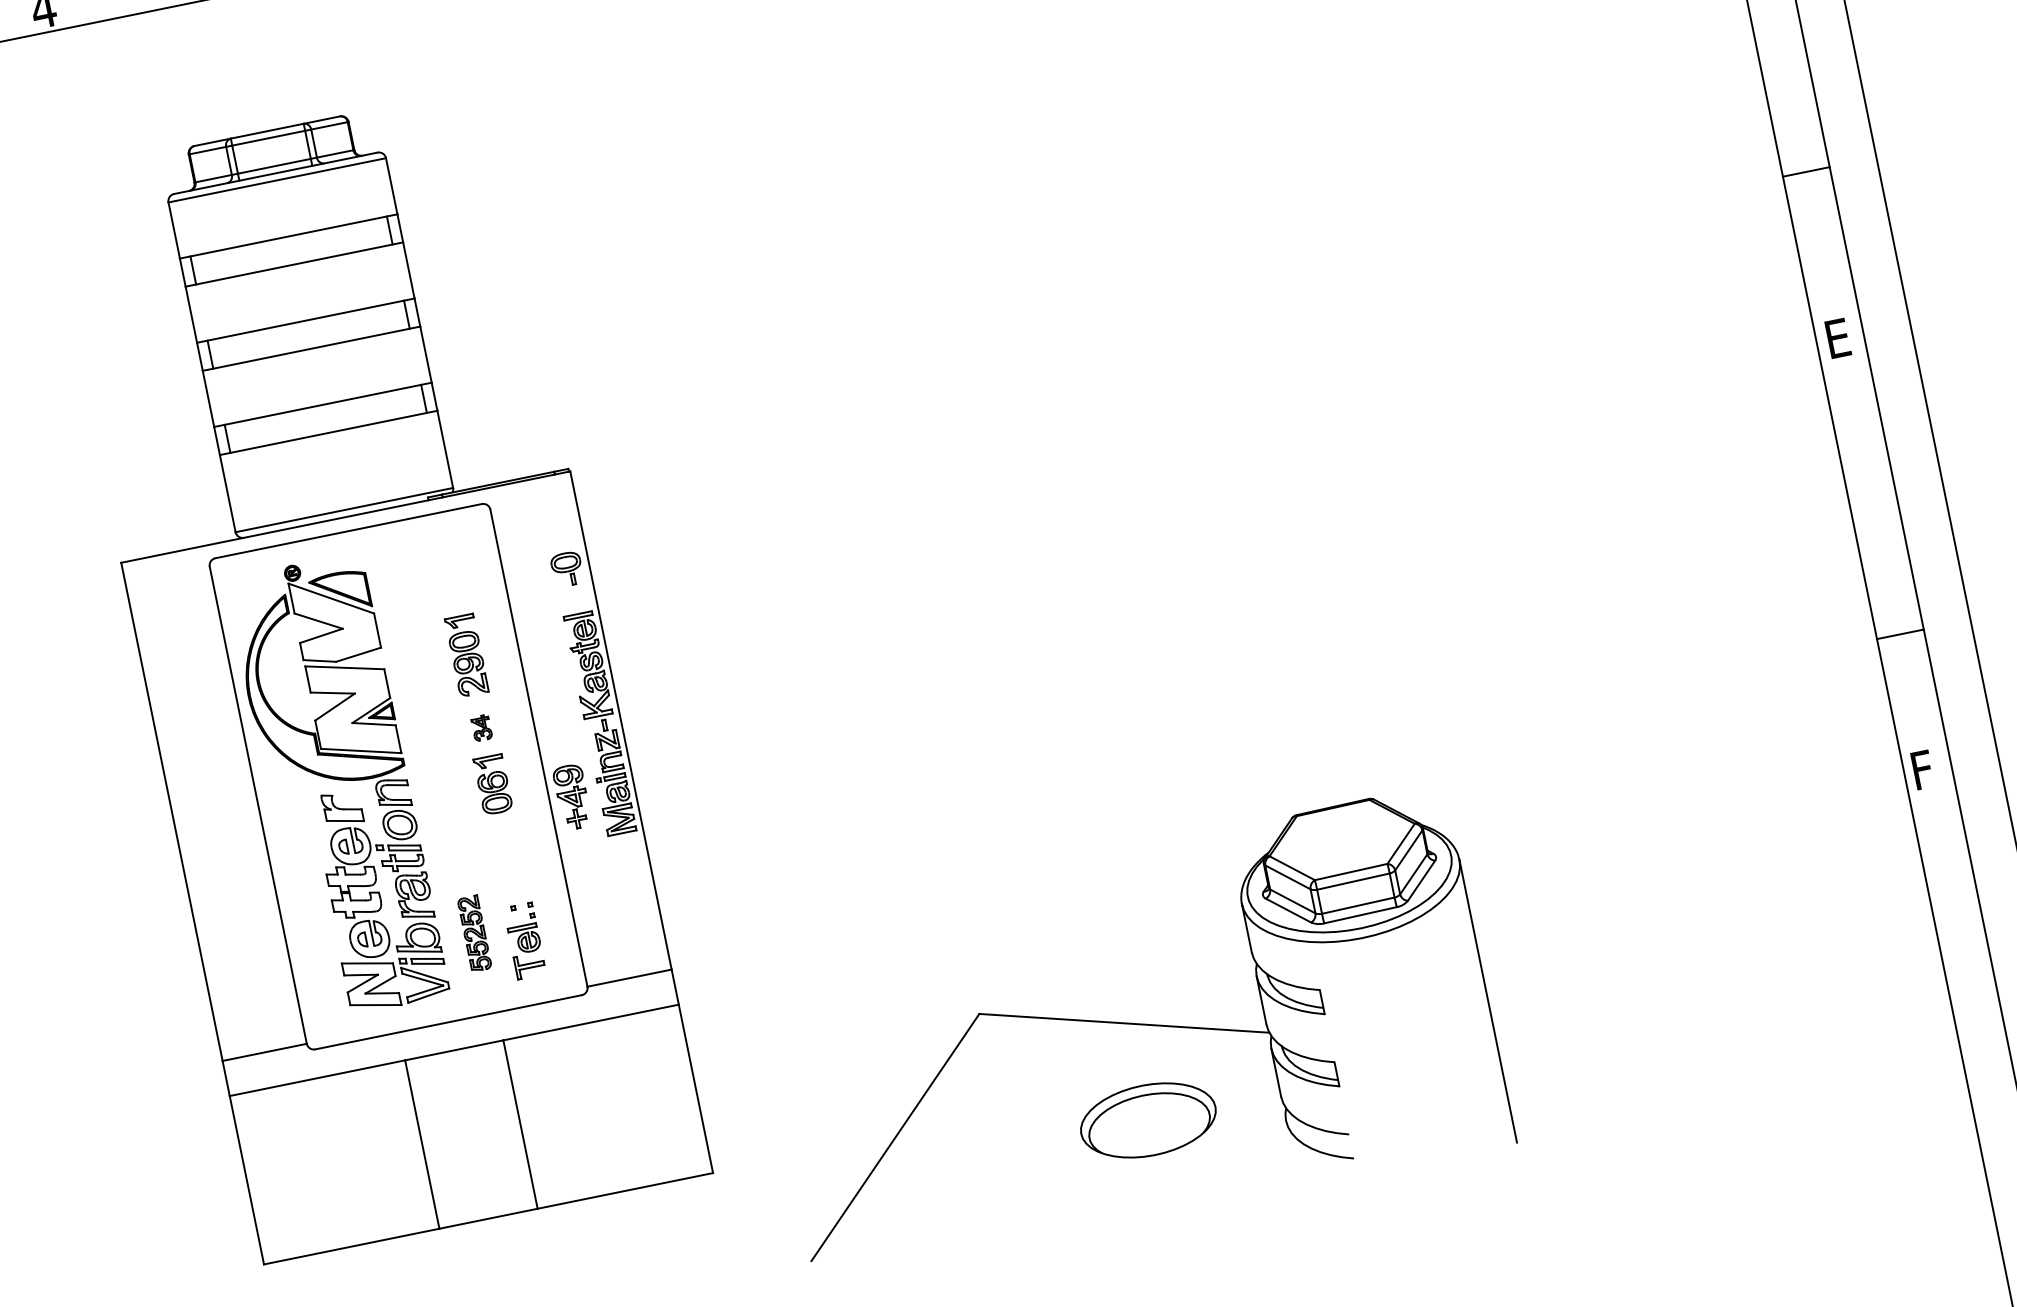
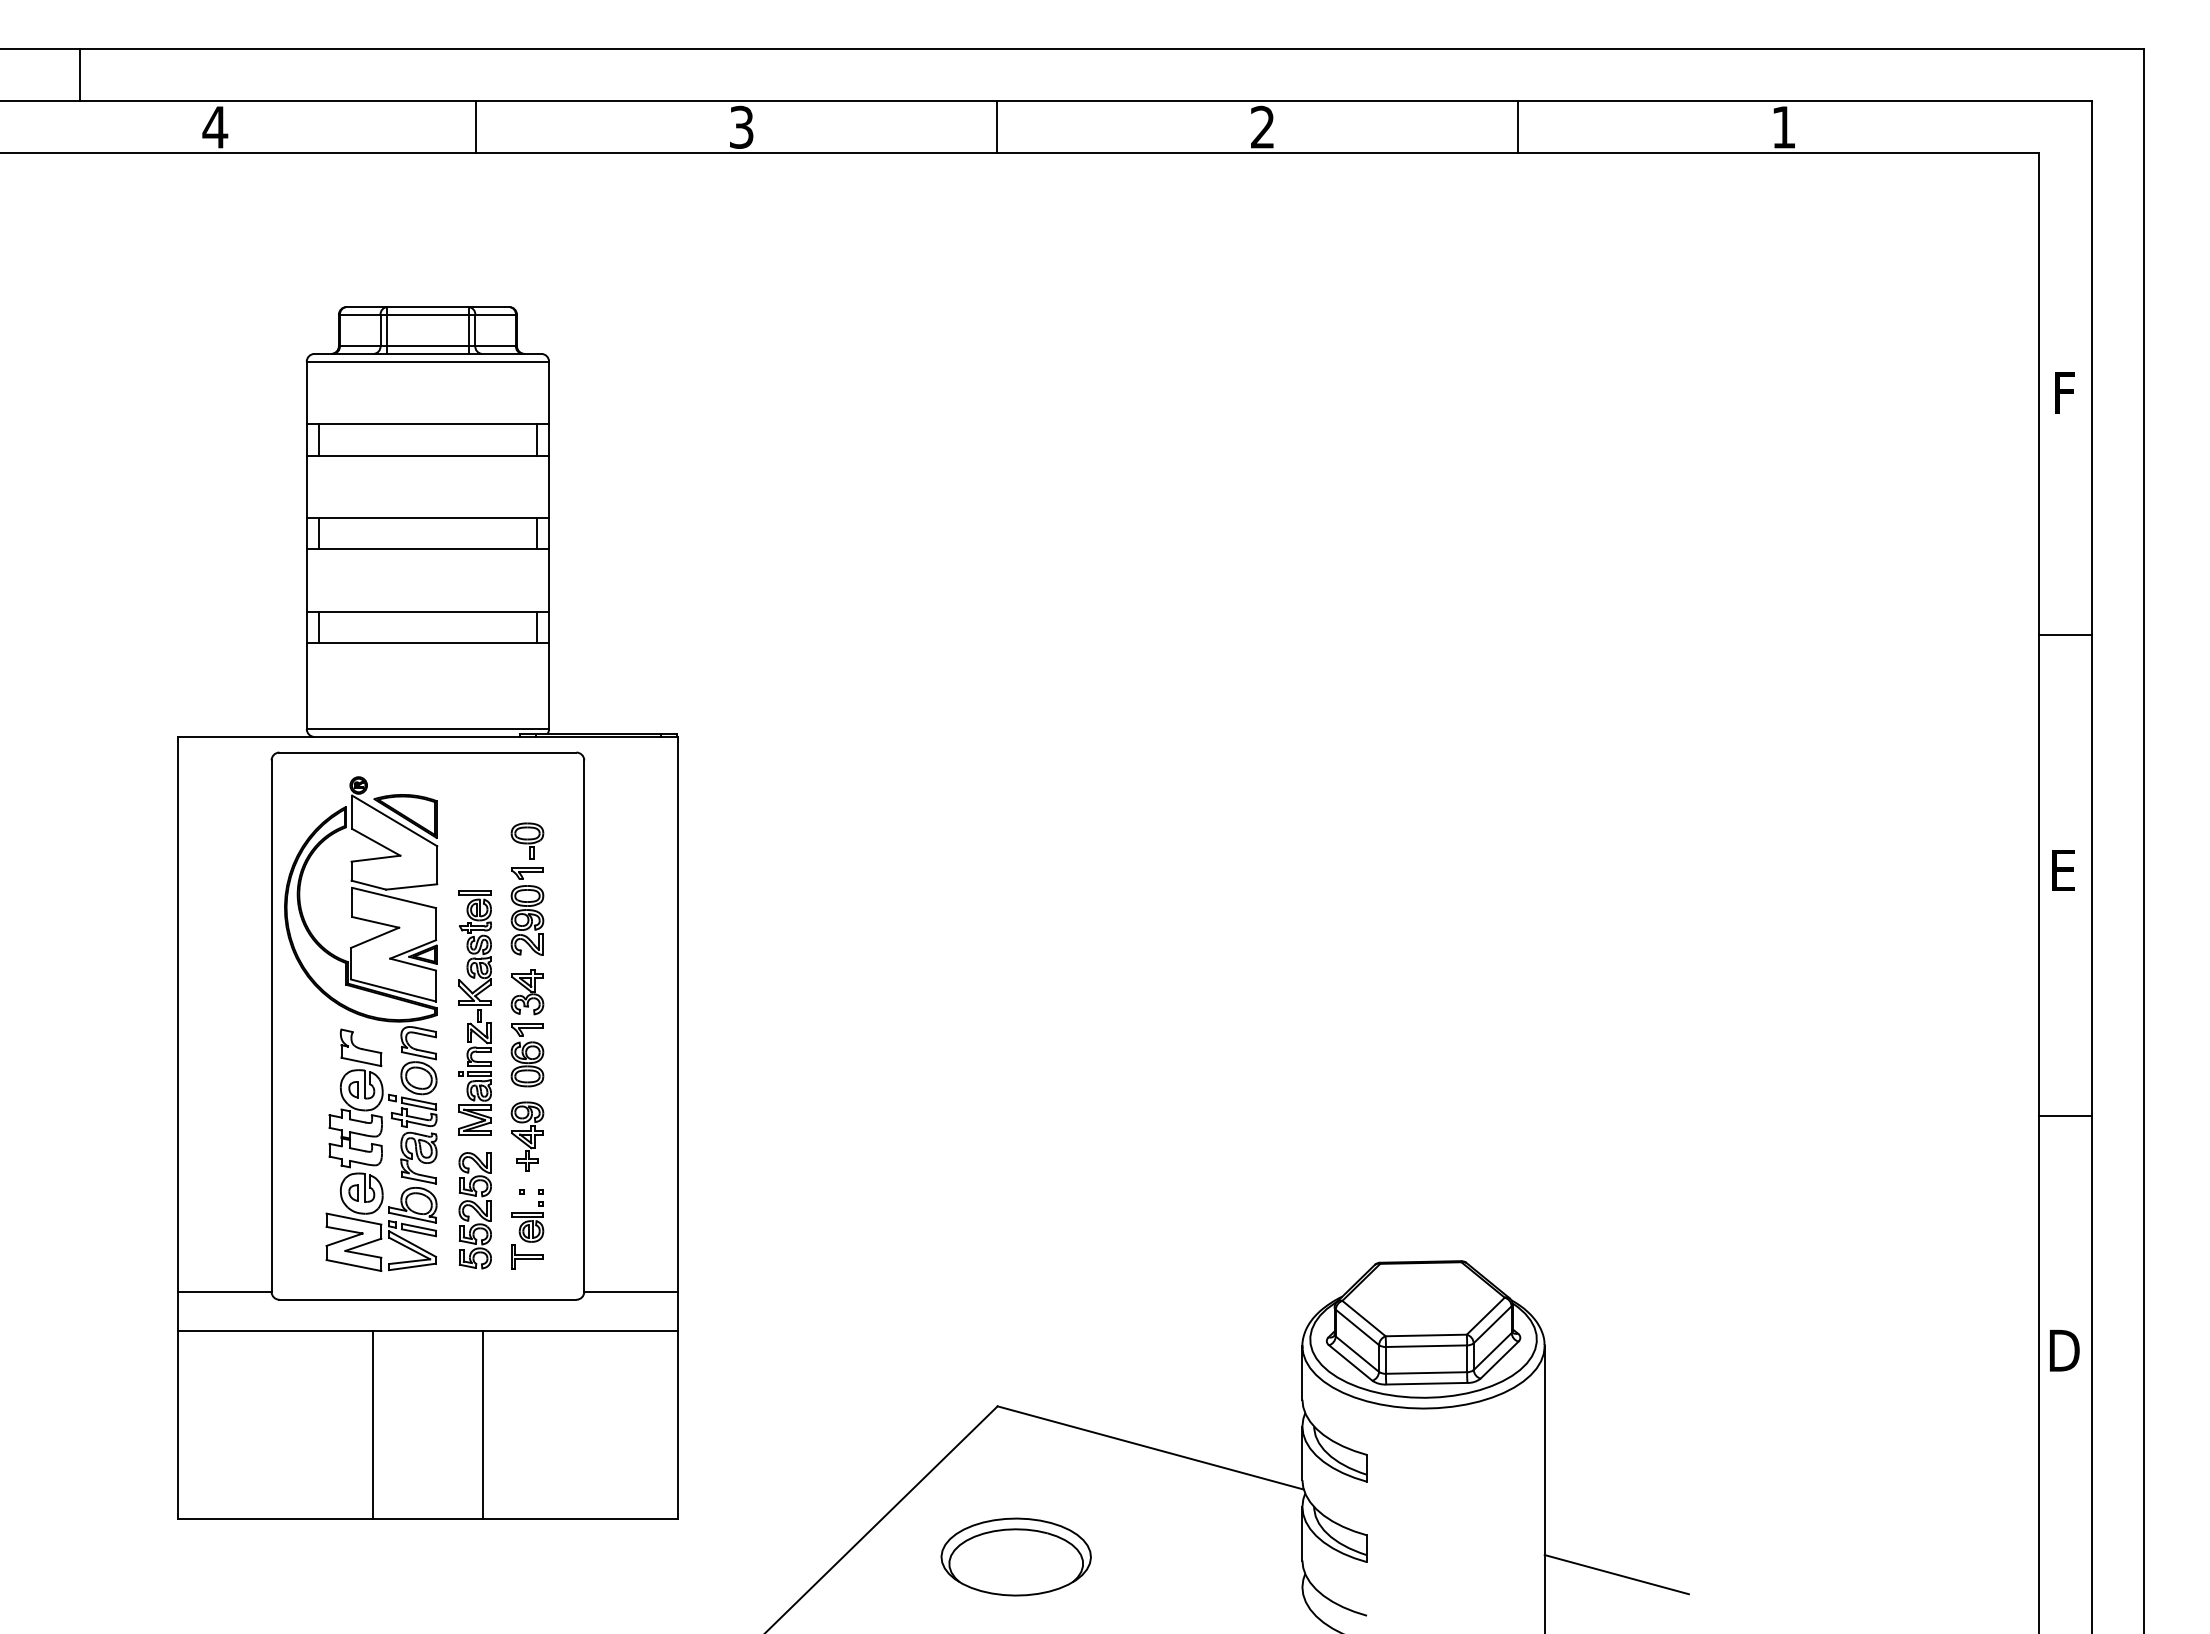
line: (1806, 171) -> (2065, 634), moved
part: (567, 568) -> (527, 840), moved
line: (1900, 634) -> (2065, 1115), moved
part: (599, 723) -> (474, 1012), moved
part: (481, 728) -> (527, 992), size x1.67
text: (1926, 768) -> (2064, 1350), F -> D
part: (572, 796) -> (527, 1136), moved
part: (474, 933) -> (474, 1210), size x1.43
line: (1565, 1051) -> (1616, 1574), added
part: (1147, 1120) -> (1015, 1556), moved

